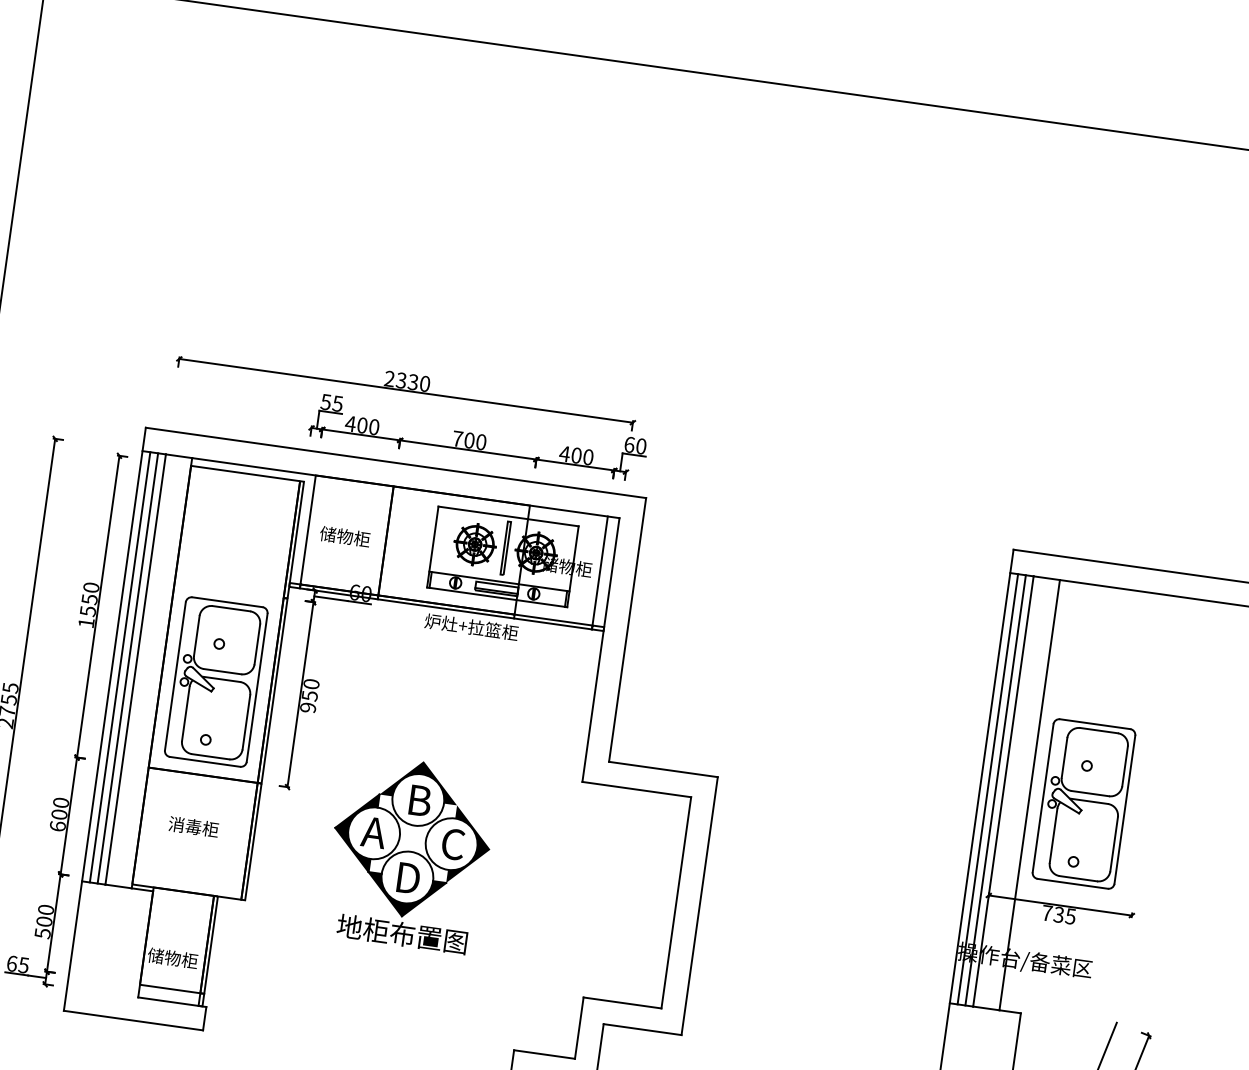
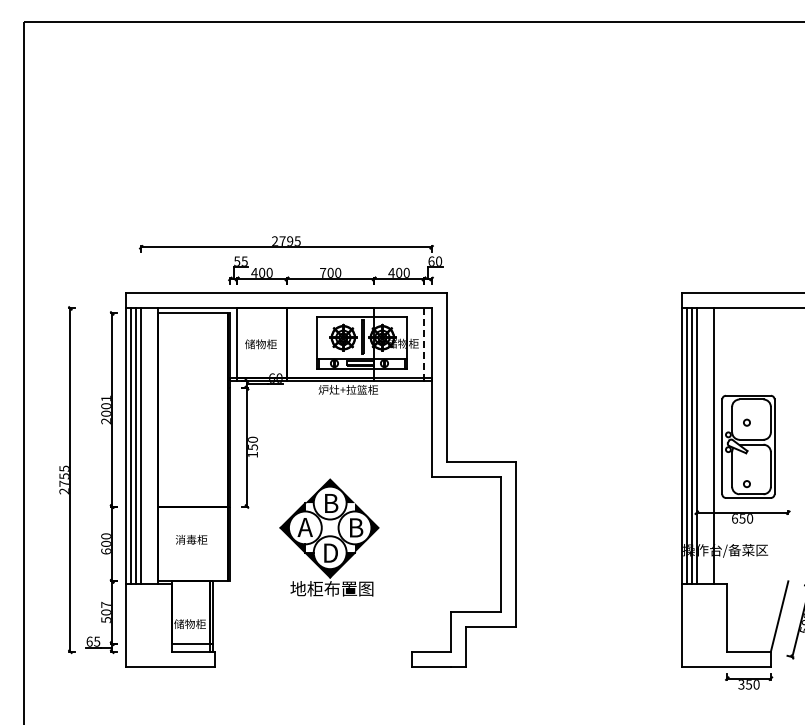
text: (412, 380) -> (289, 240), 2330 -> 2795
line: (600, 572) -> (424, 344), solid -> dashed
text: (87, 604) -> (105, 409), 1550 -> 2001
part: (215, 681) -> (192, 446), removed
text: (309, 707) -> (253, 454), 950 -> 150
text: (454, 843) -> (356, 527), C -> B
text: (45, 909) -> (105, 604), 500 -> 507
text: (1059, 914) -> (742, 518), 735 -> 650

